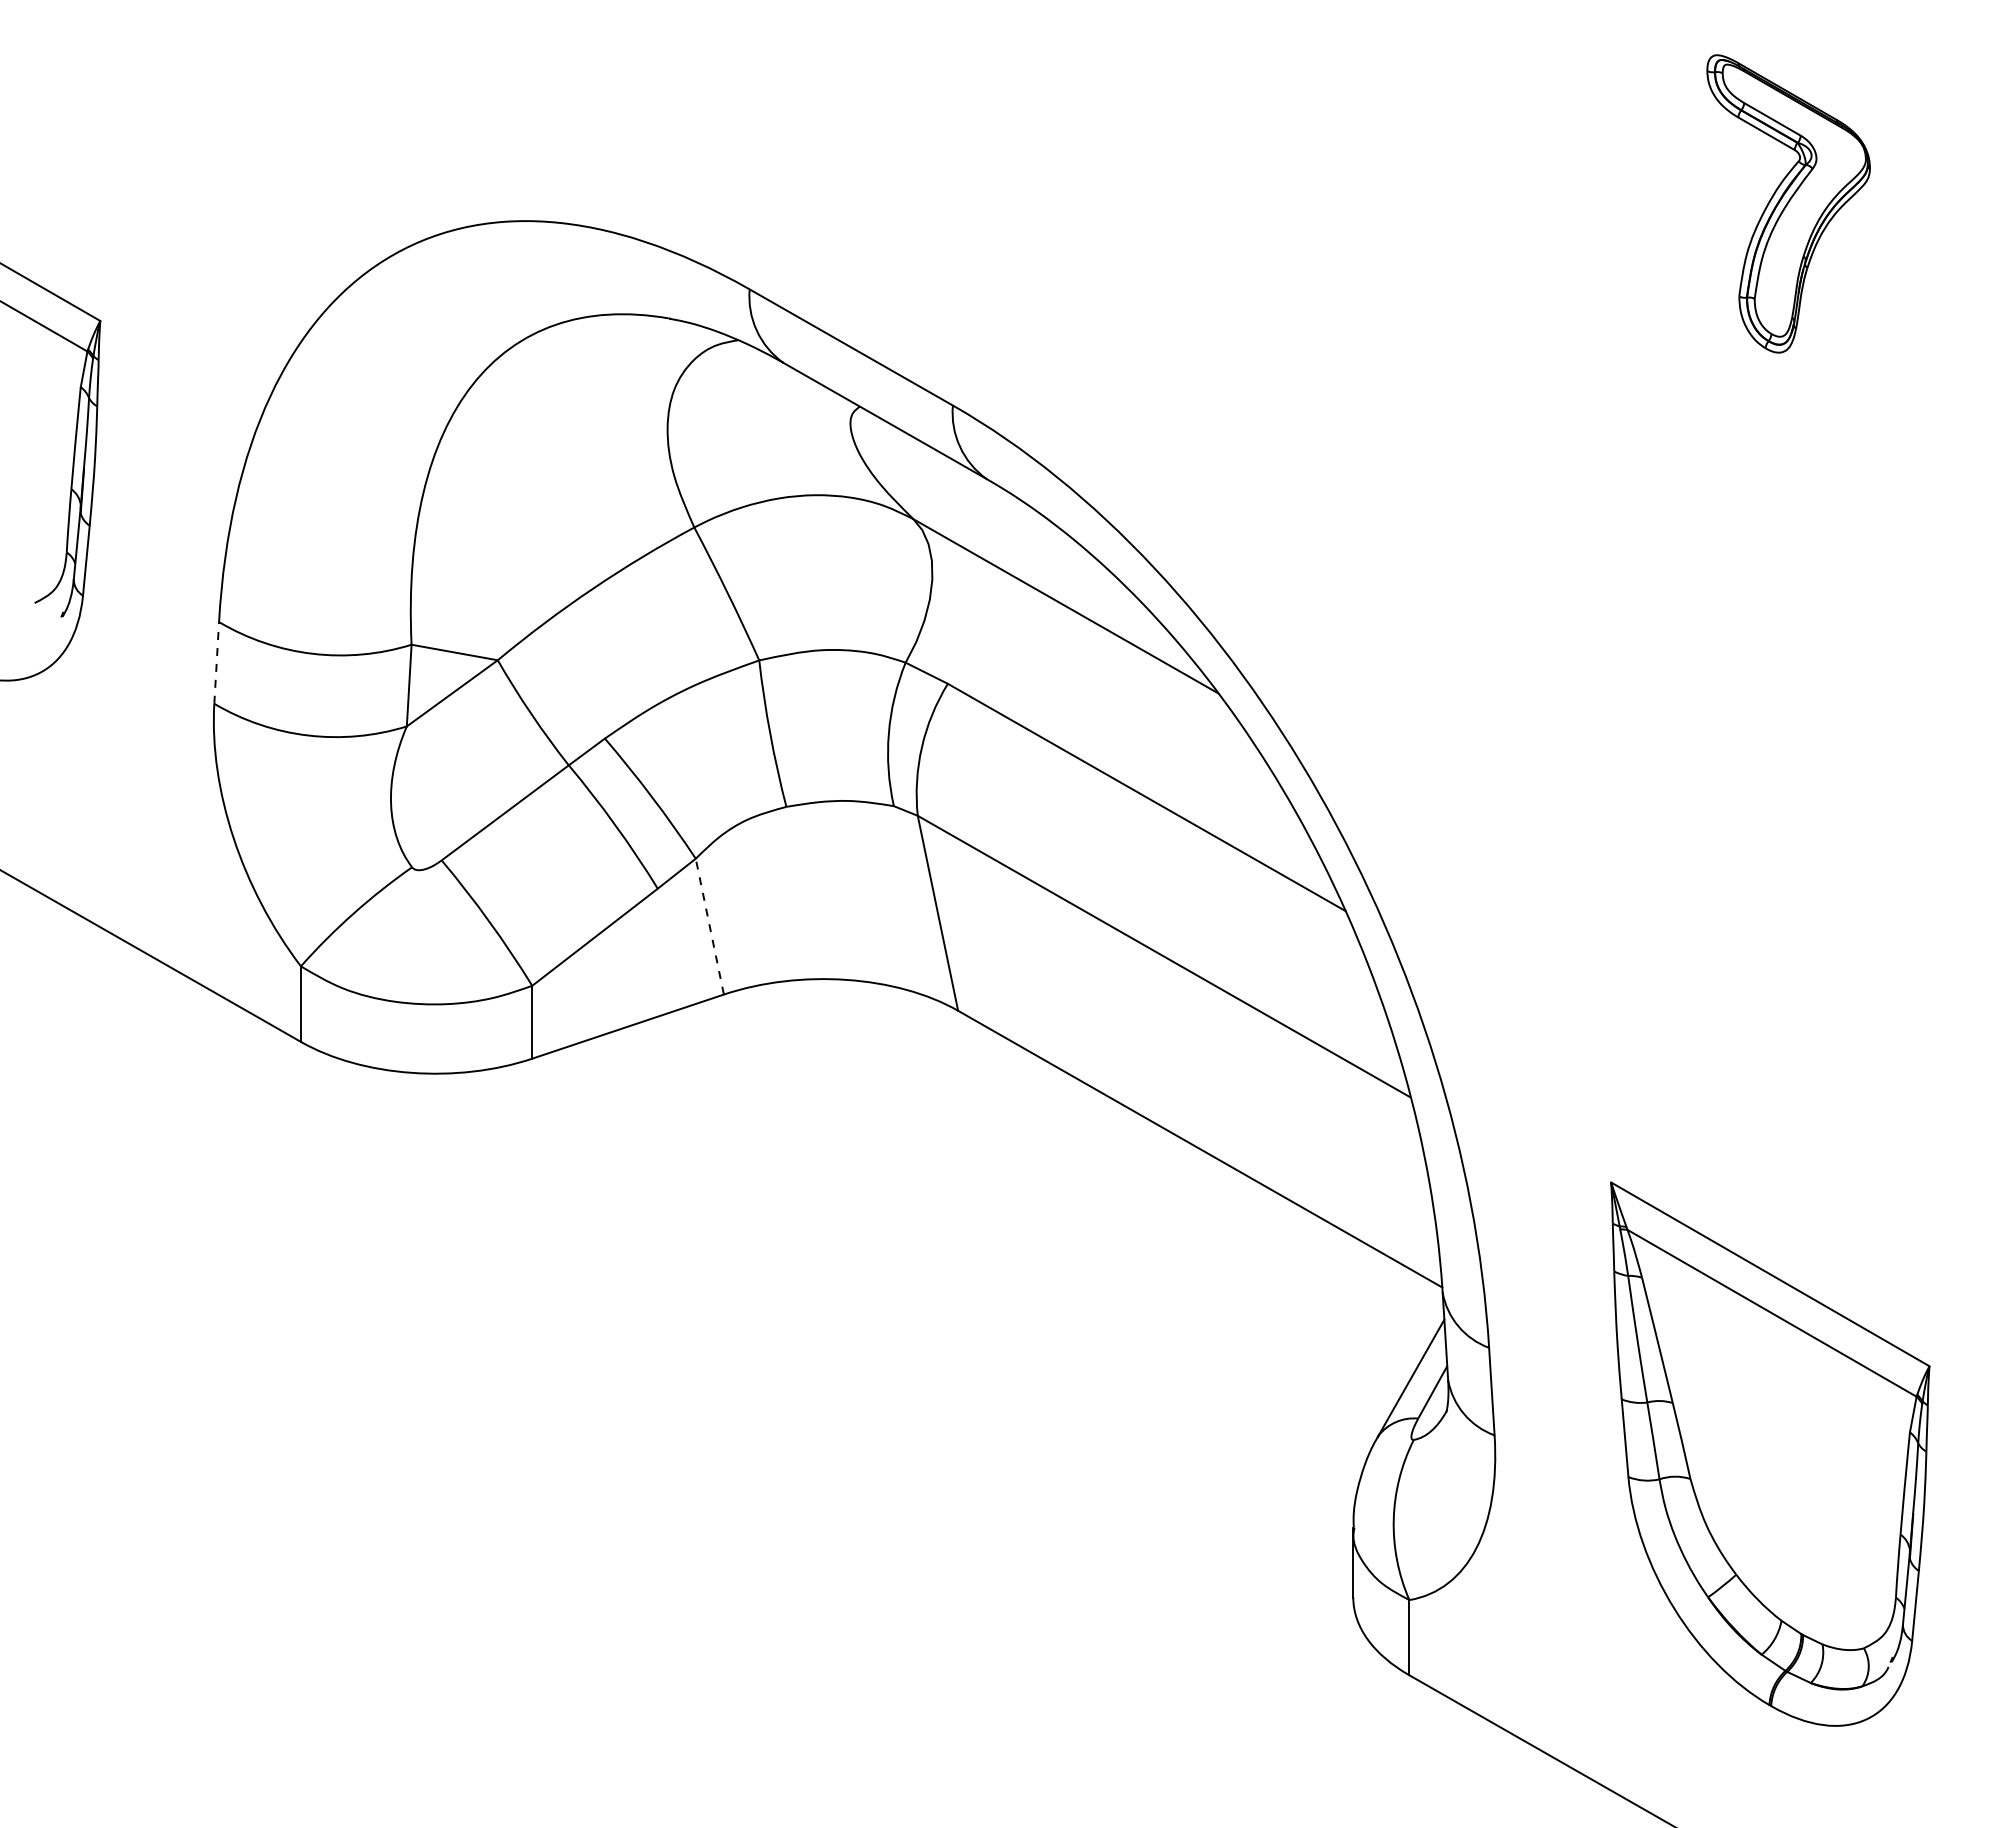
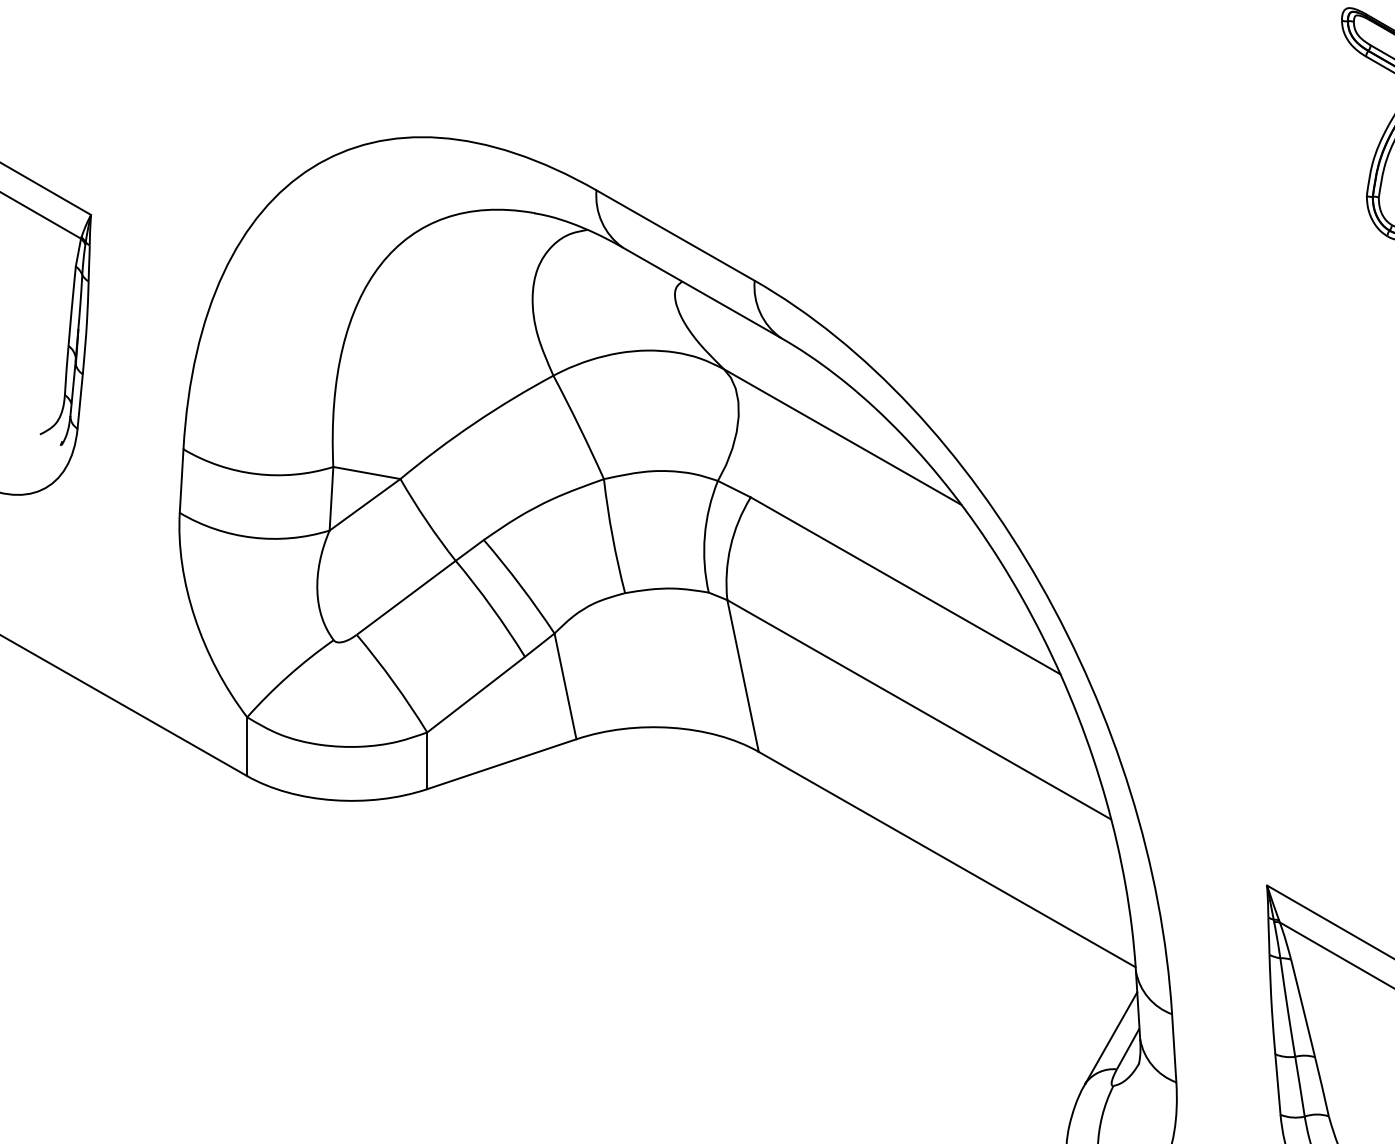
line: (216, 662) -> (181, 480), dashed -> solid
line: (709, 926) -> (565, 686), dashed -> solid

